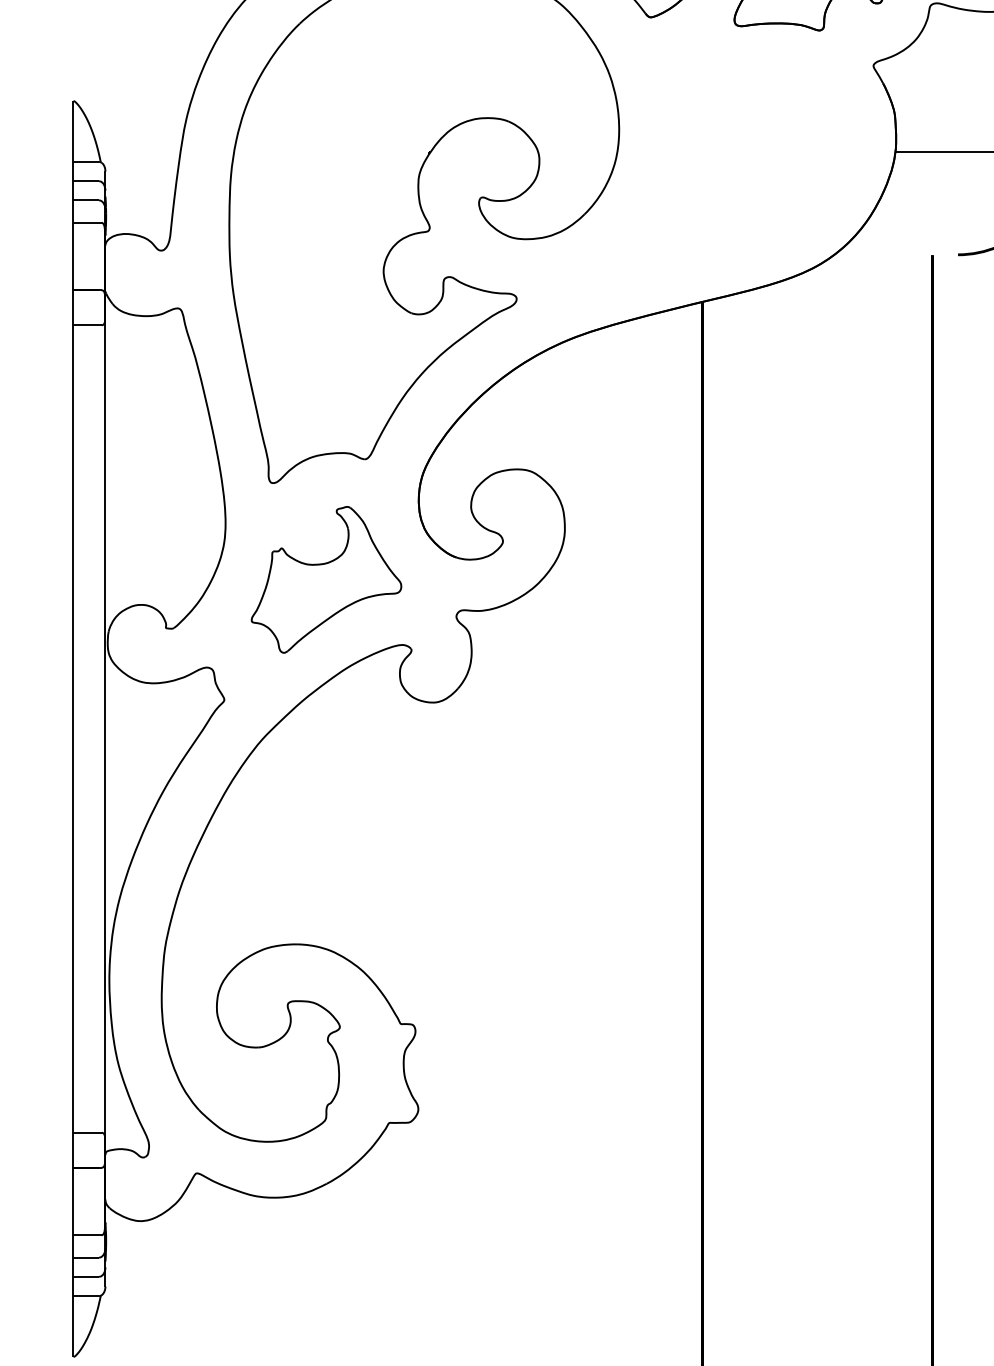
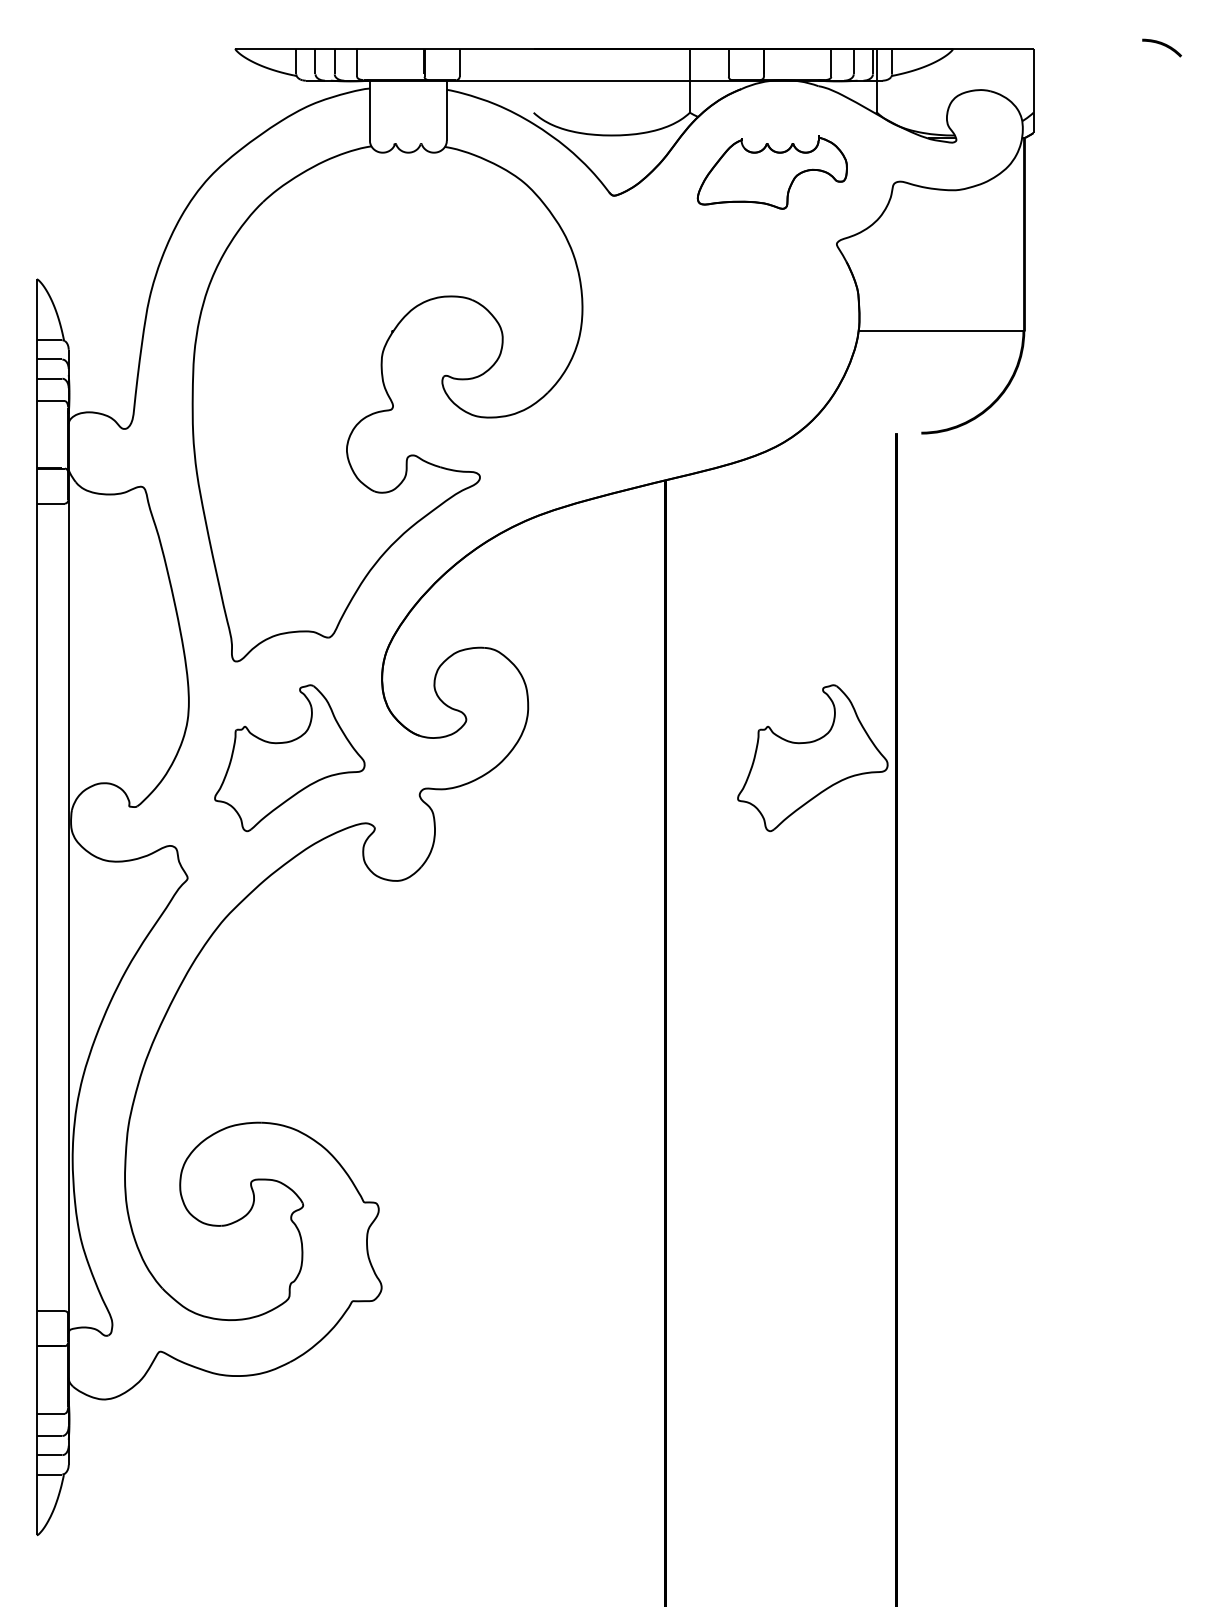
part: (849, 580) -> (812, 758), added

